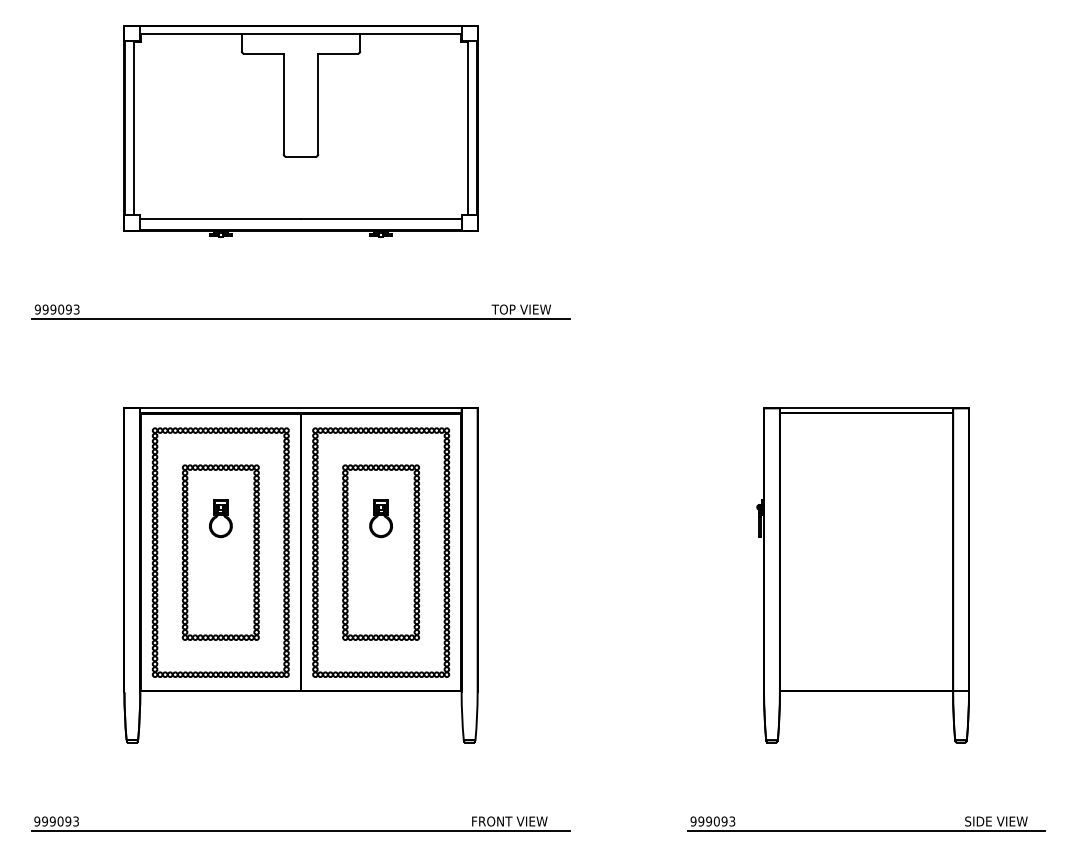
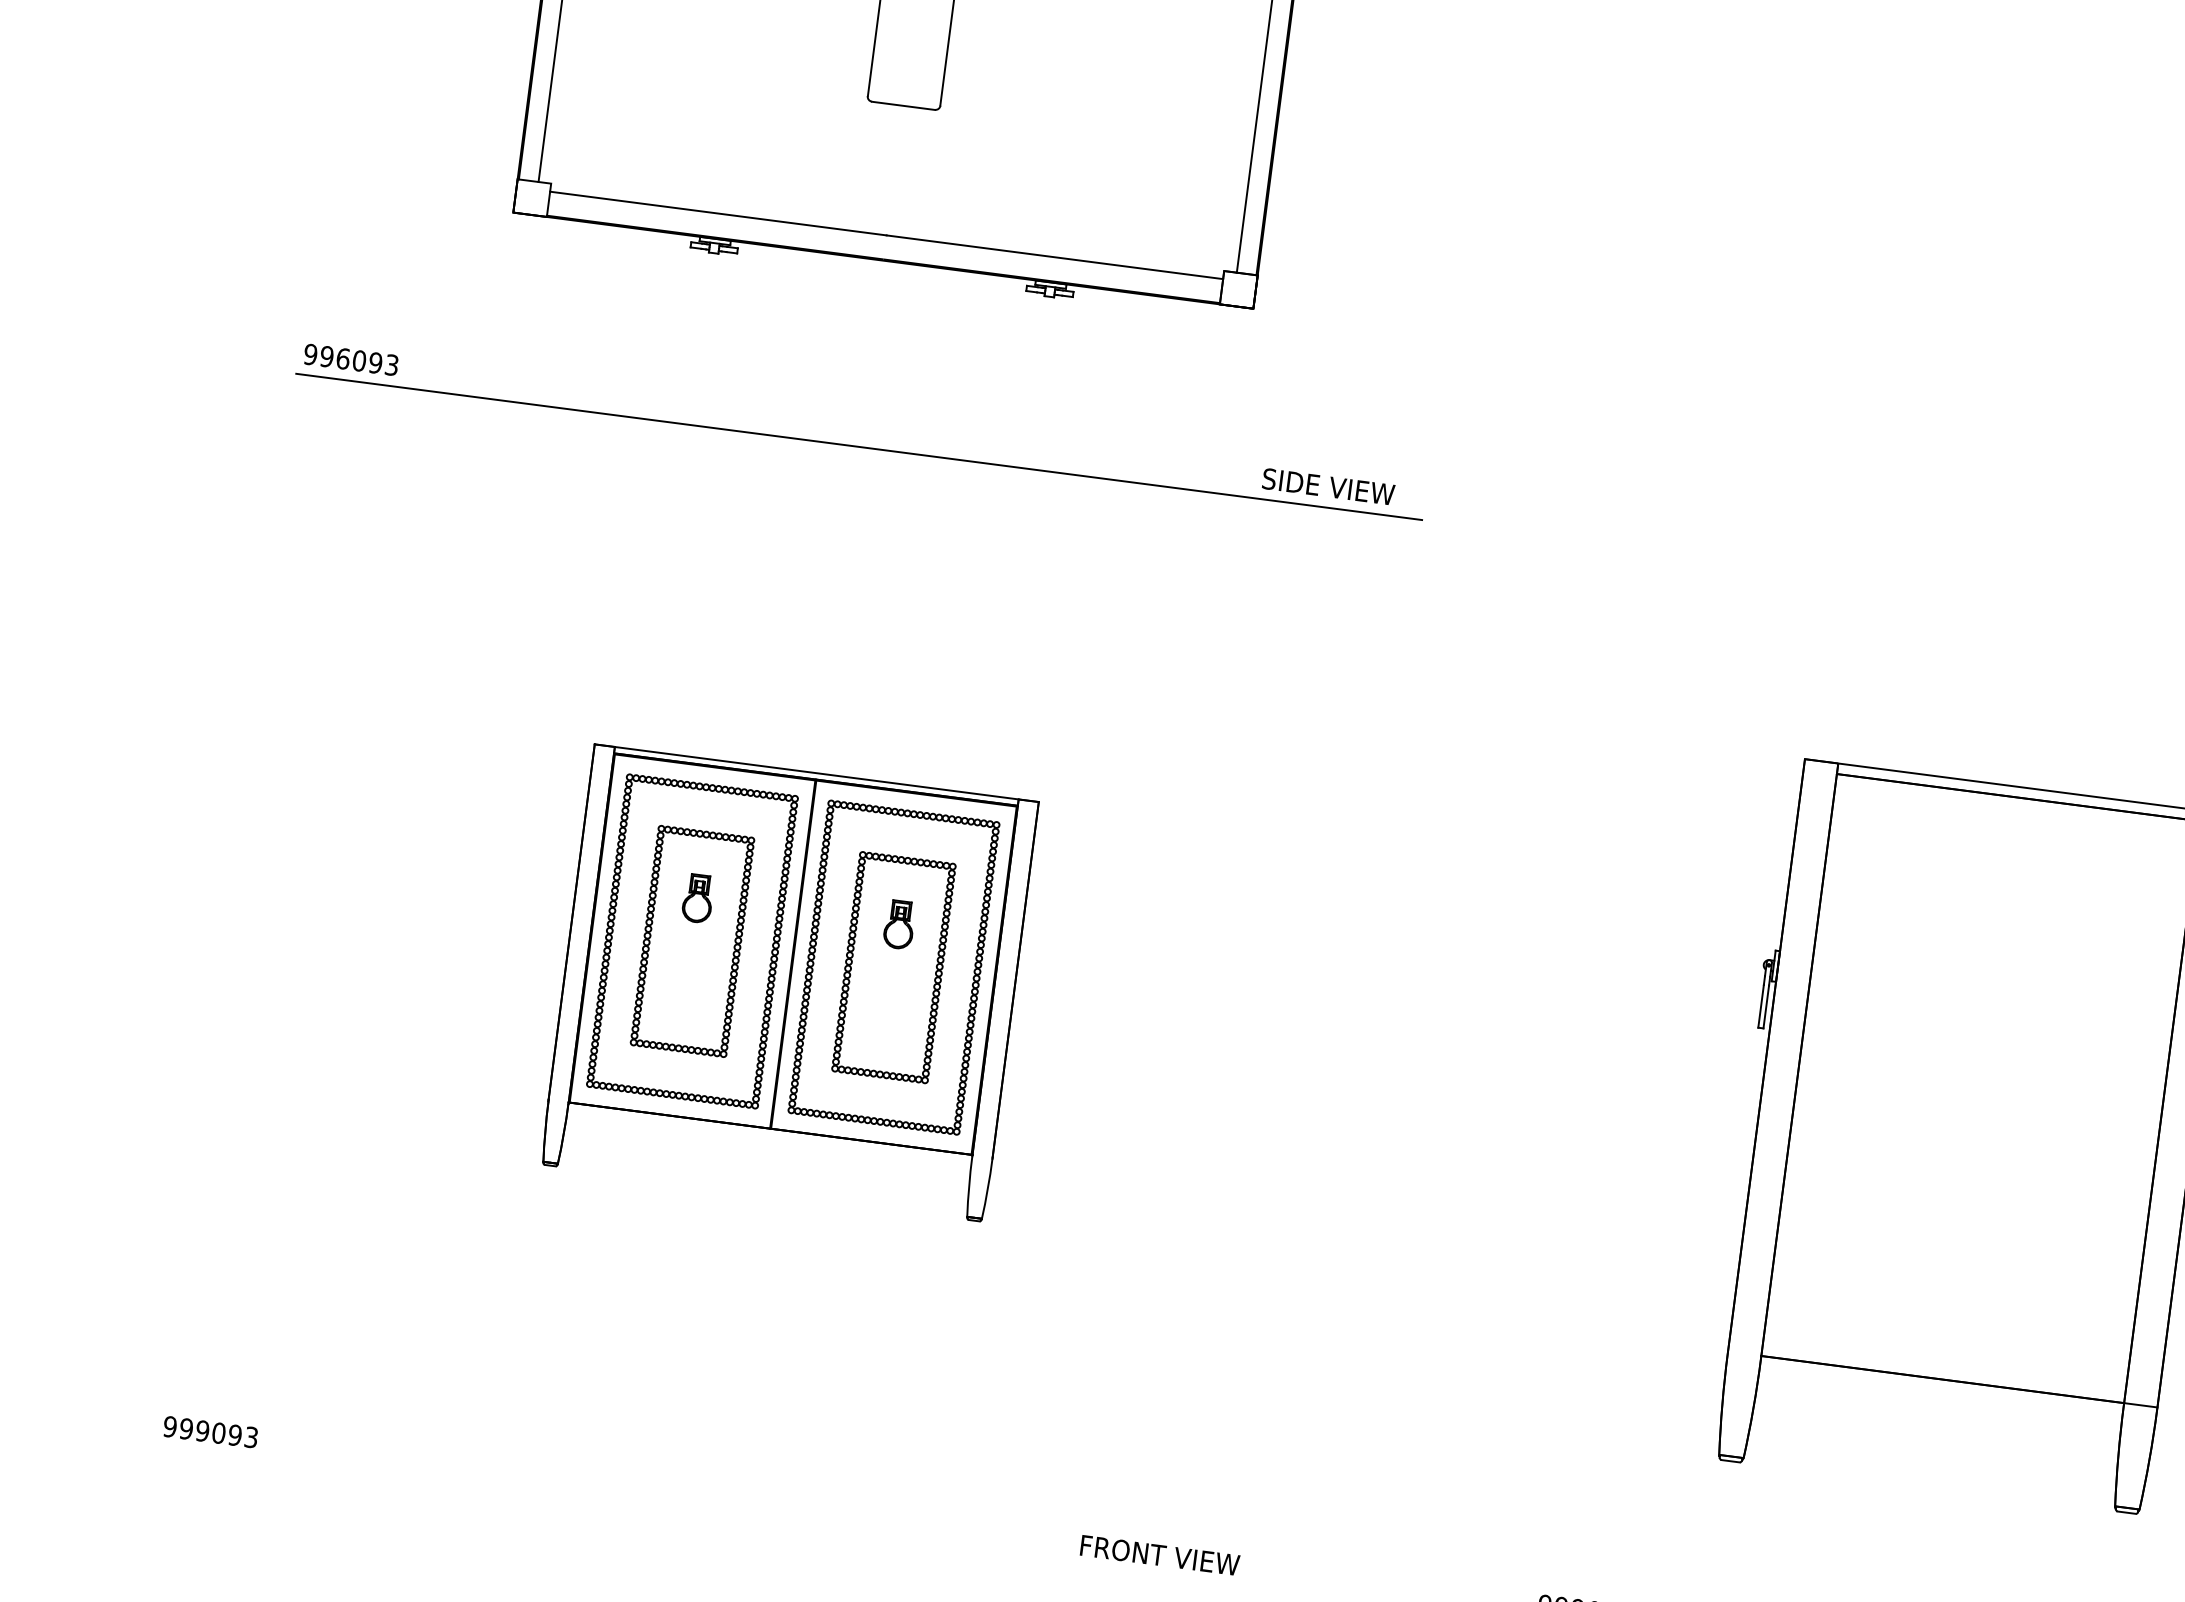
text: (53, 309) -> (343, 358), 999093 -> 996093
text: (522, 309) -> (1325, 486), TOP VIEW -> SIDE VIEW
part: (300, 575) -> (788, 983), size x0.6
line: (300, 831) -> (718, 1519), removed

